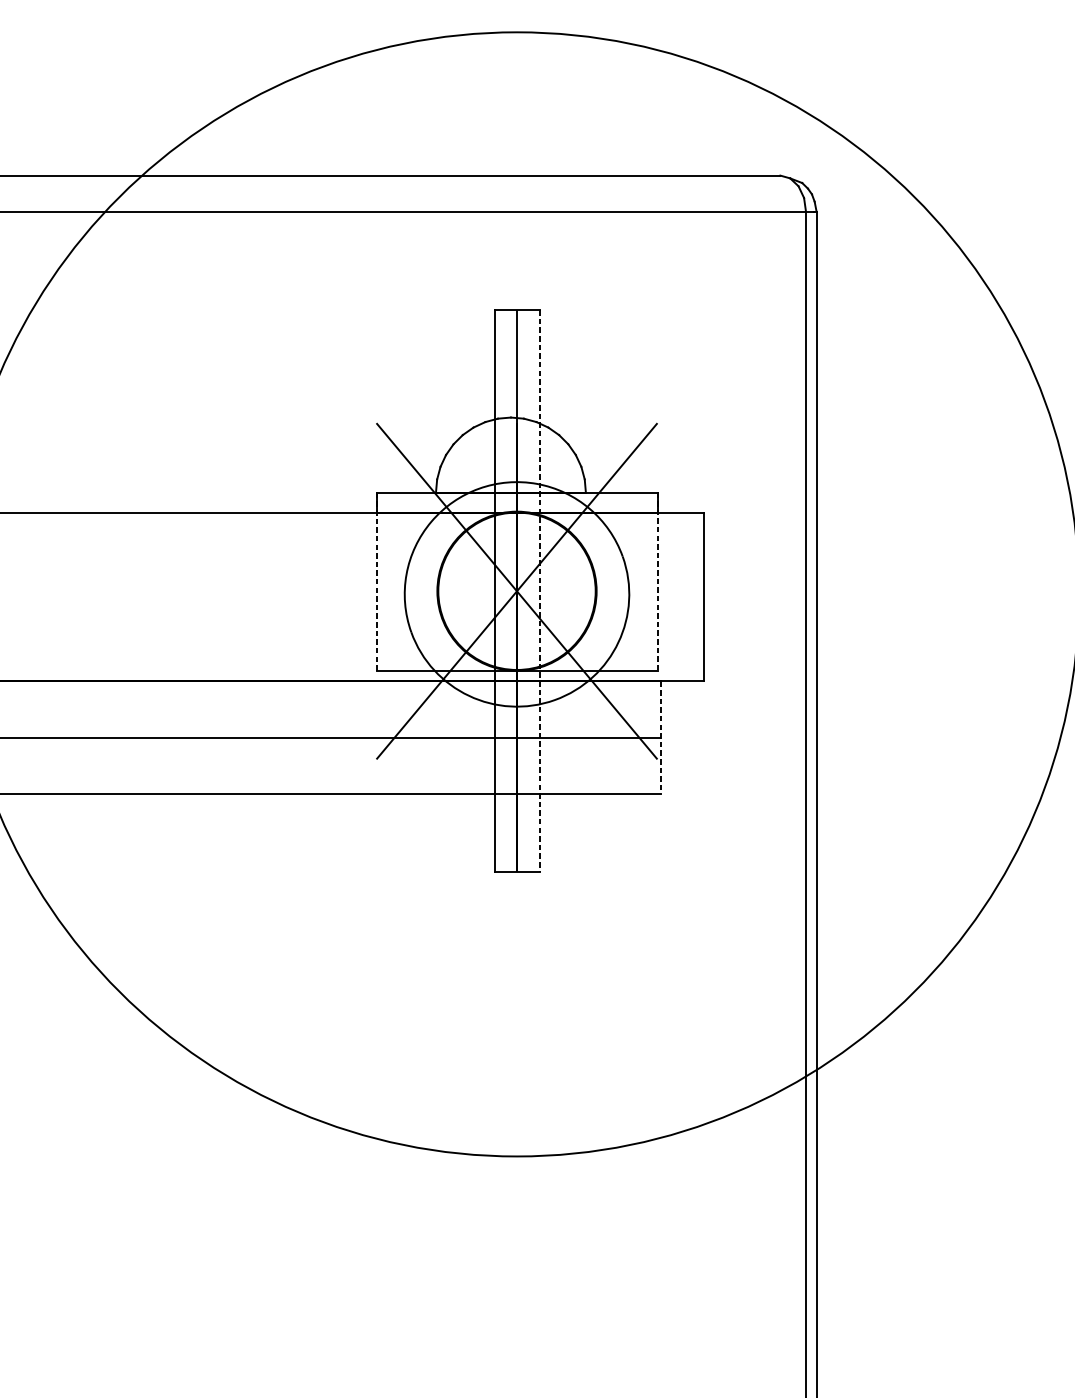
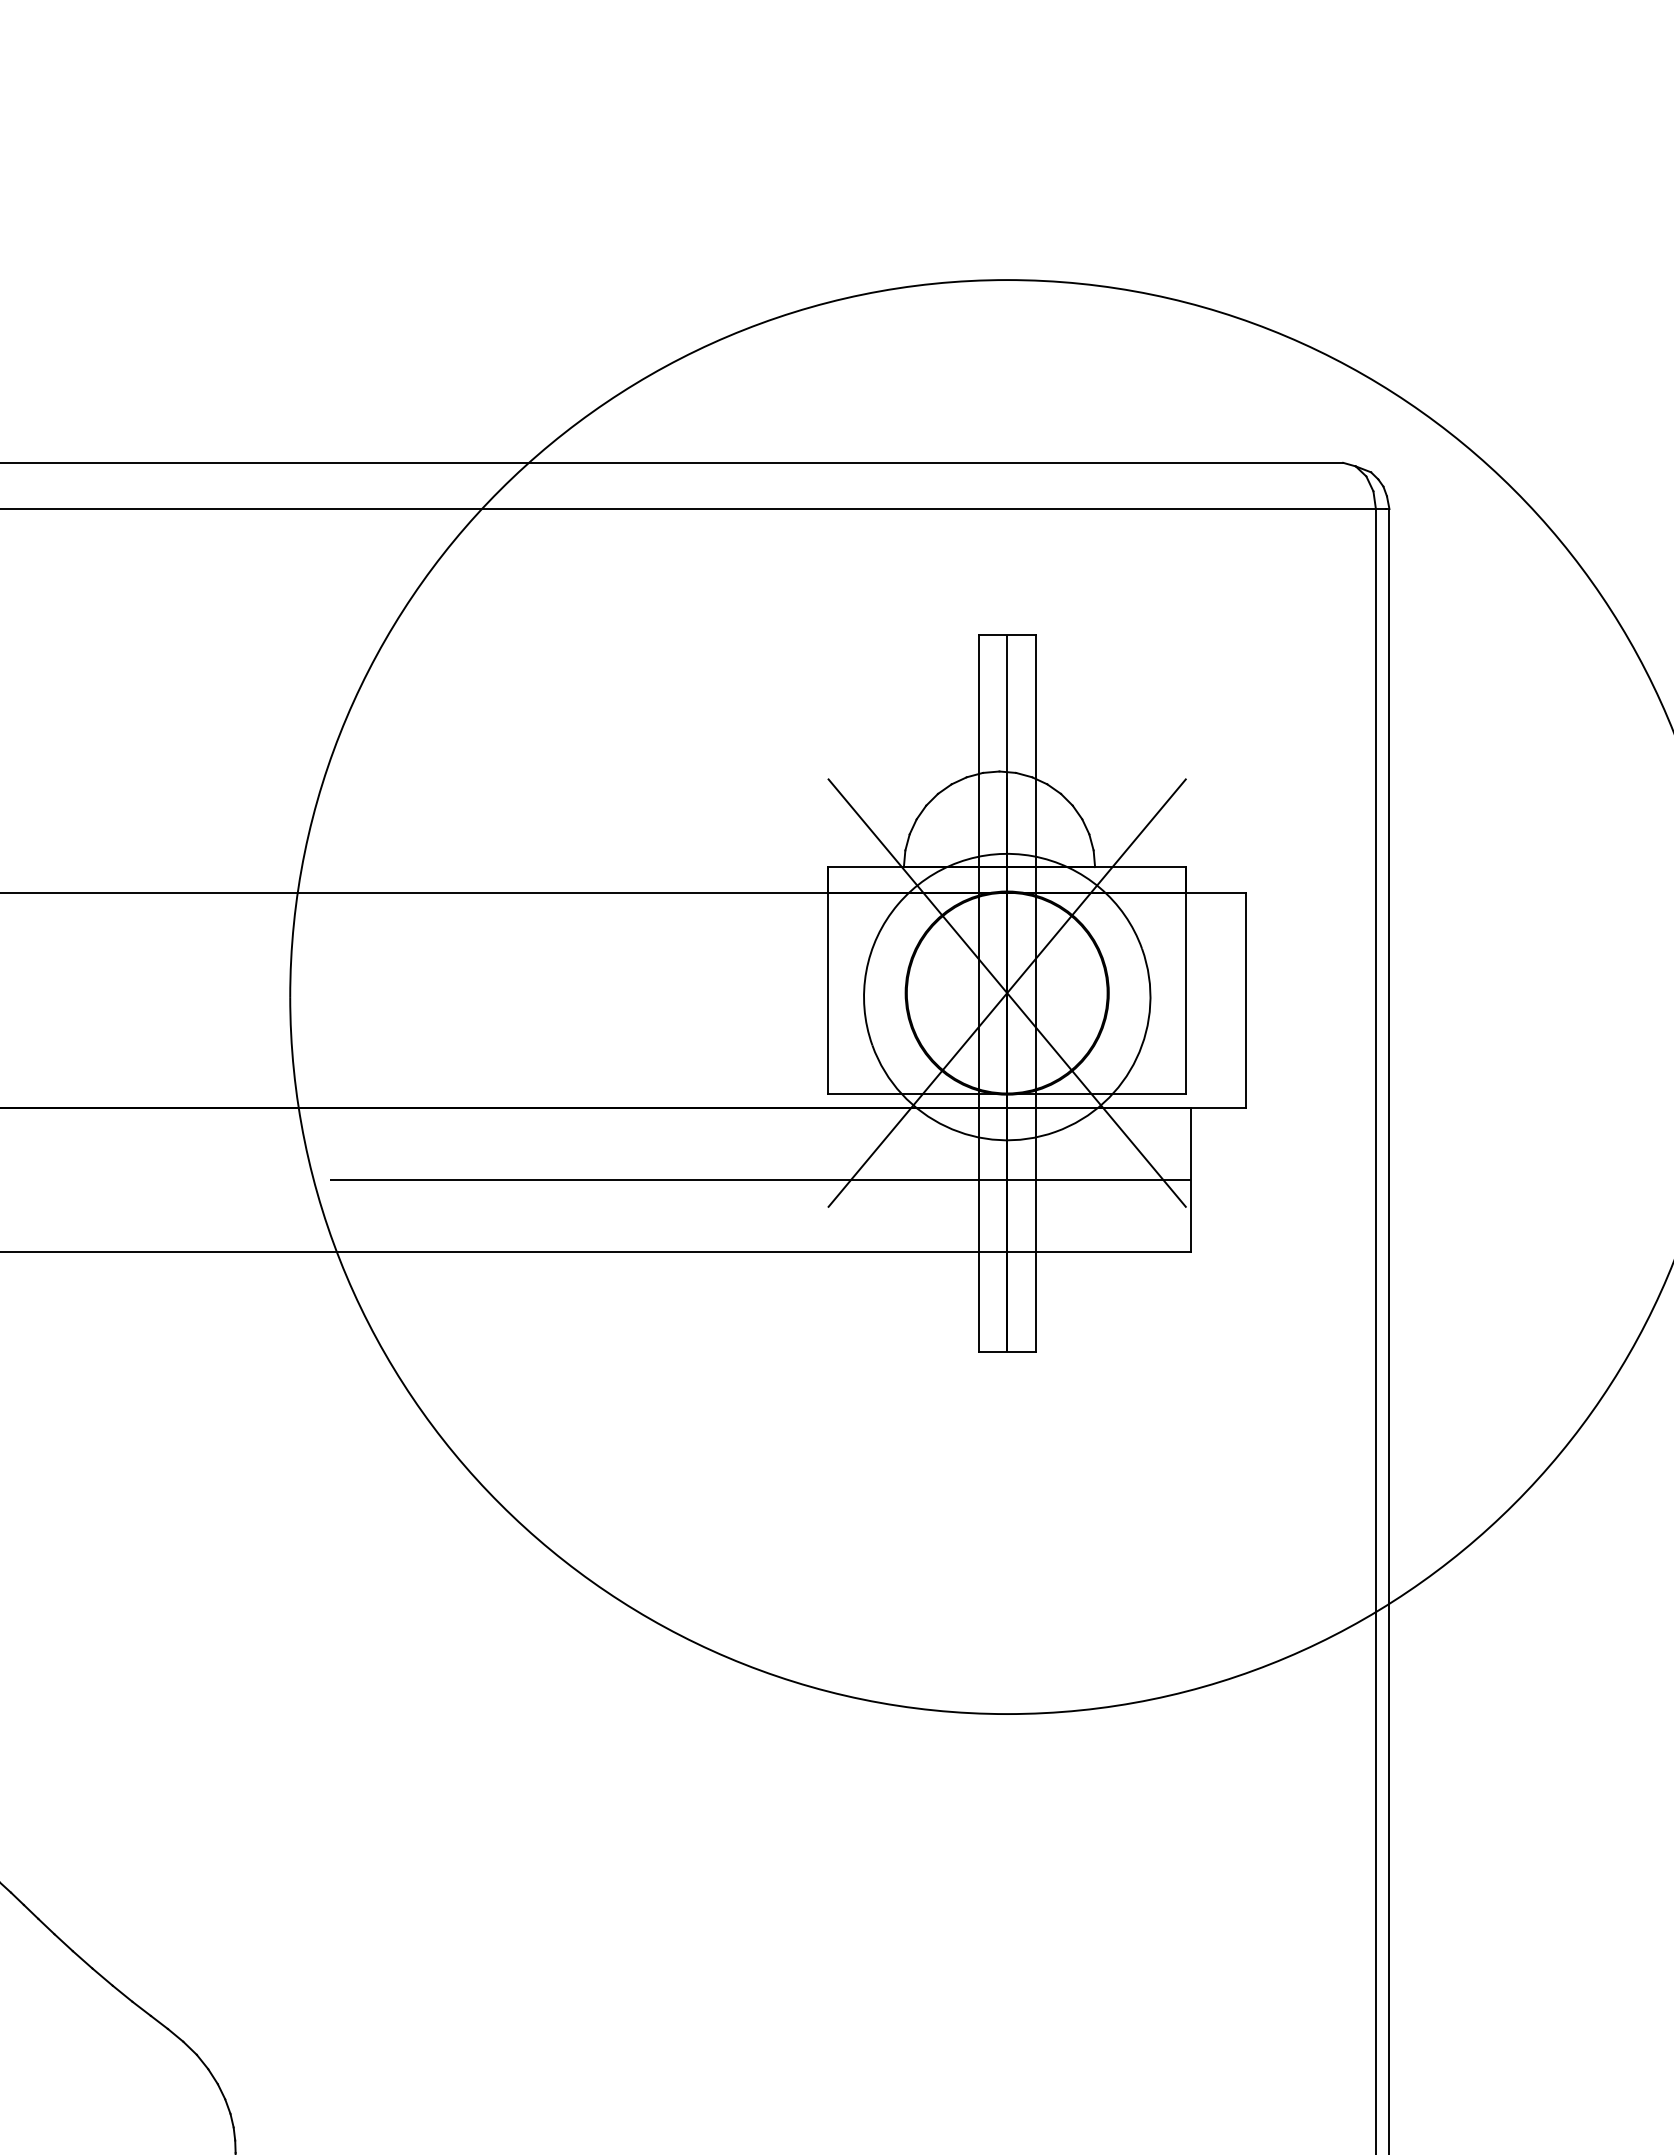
line: (376, 581) -> (827, 980), dashed -> solid
line: (657, 581) -> (1186, 980), dashed -> solid
line: (539, 591) -> (1035, 993), dashed -> solid
line: (660, 737) -> (1190, 1179), dashed -> solid

